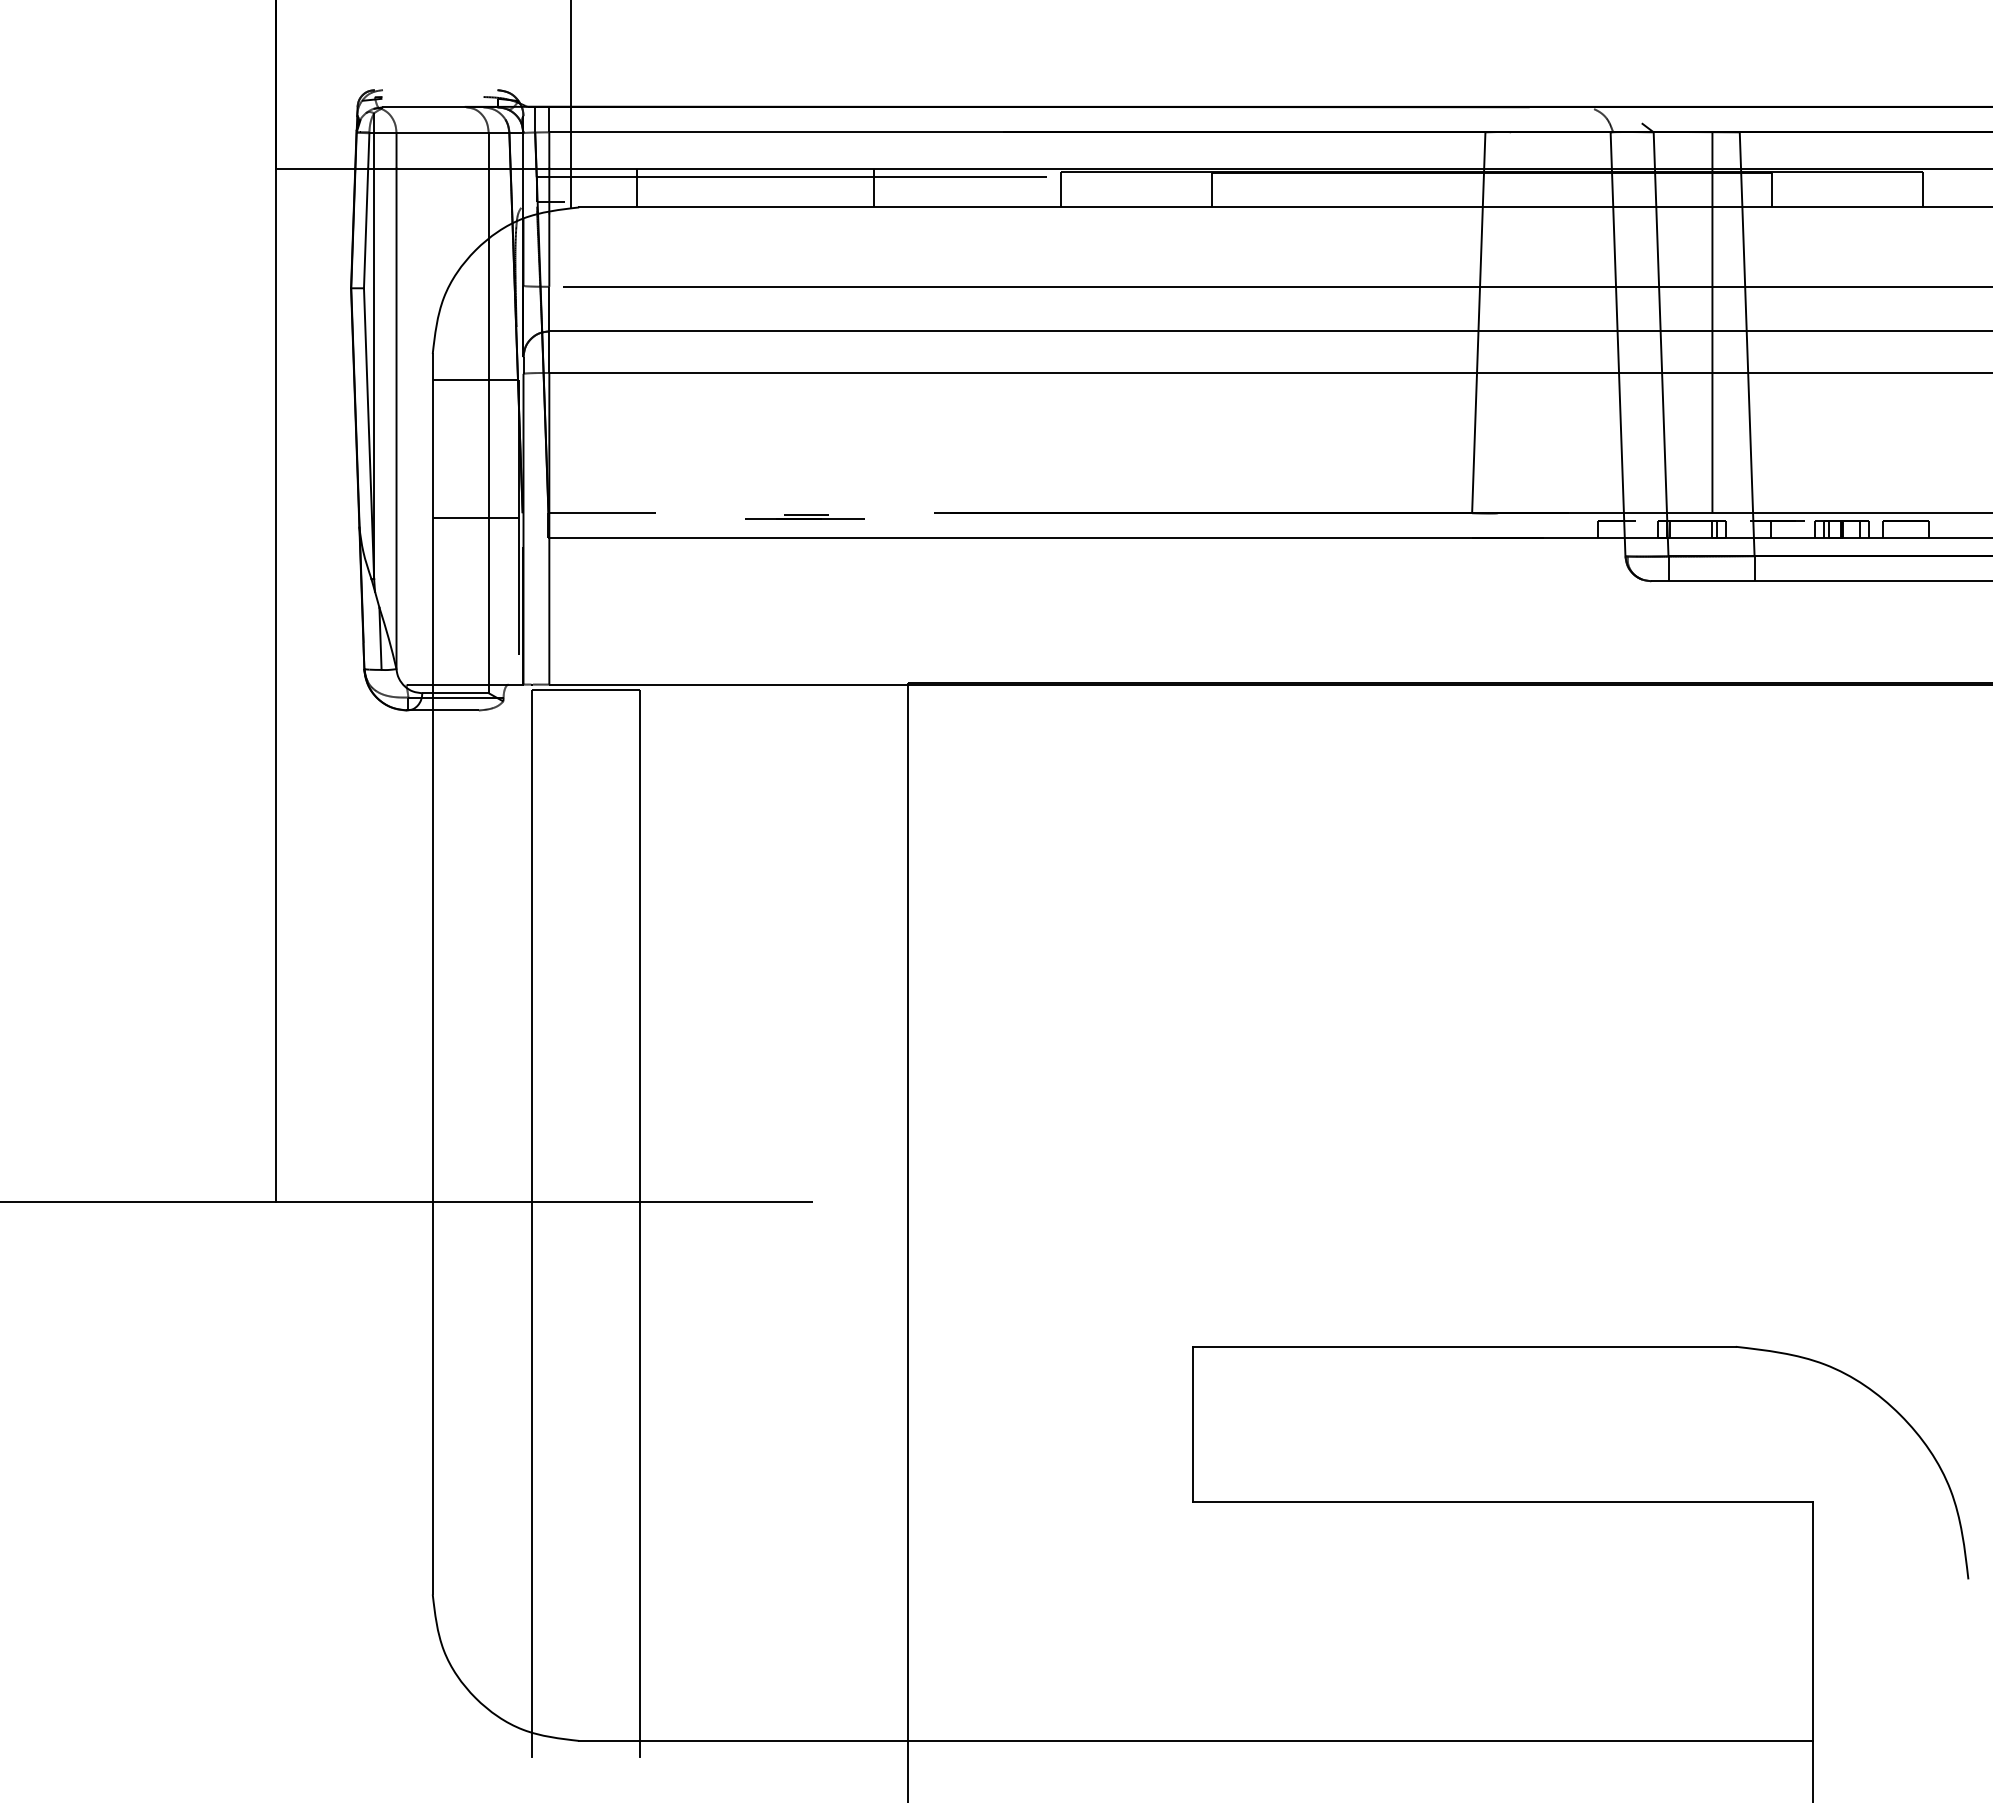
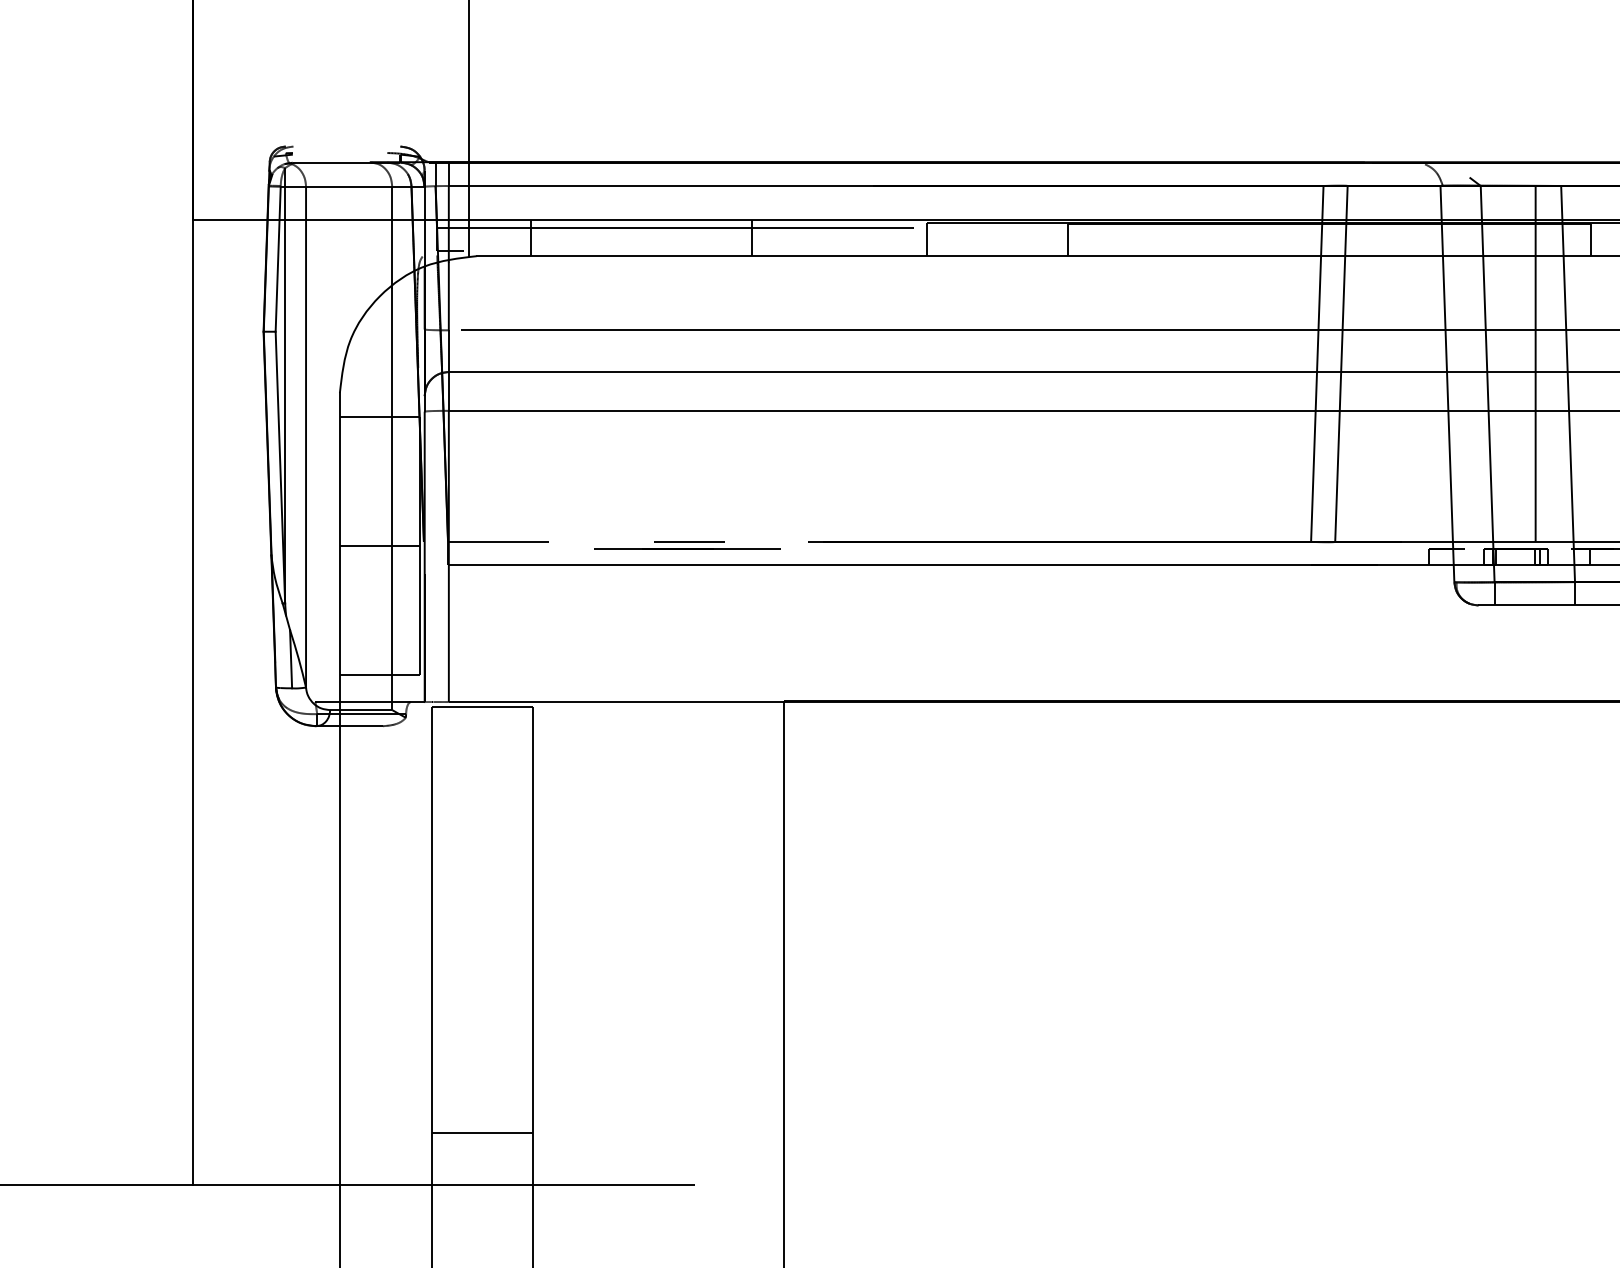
line: (1504, 322) -> (1341, 363), added
part: (804, 516) -> (687, 544), size x1.67
line: (475, 655) -> (379, 674), added
line: (585, 1145) -> (482, 1132), added

